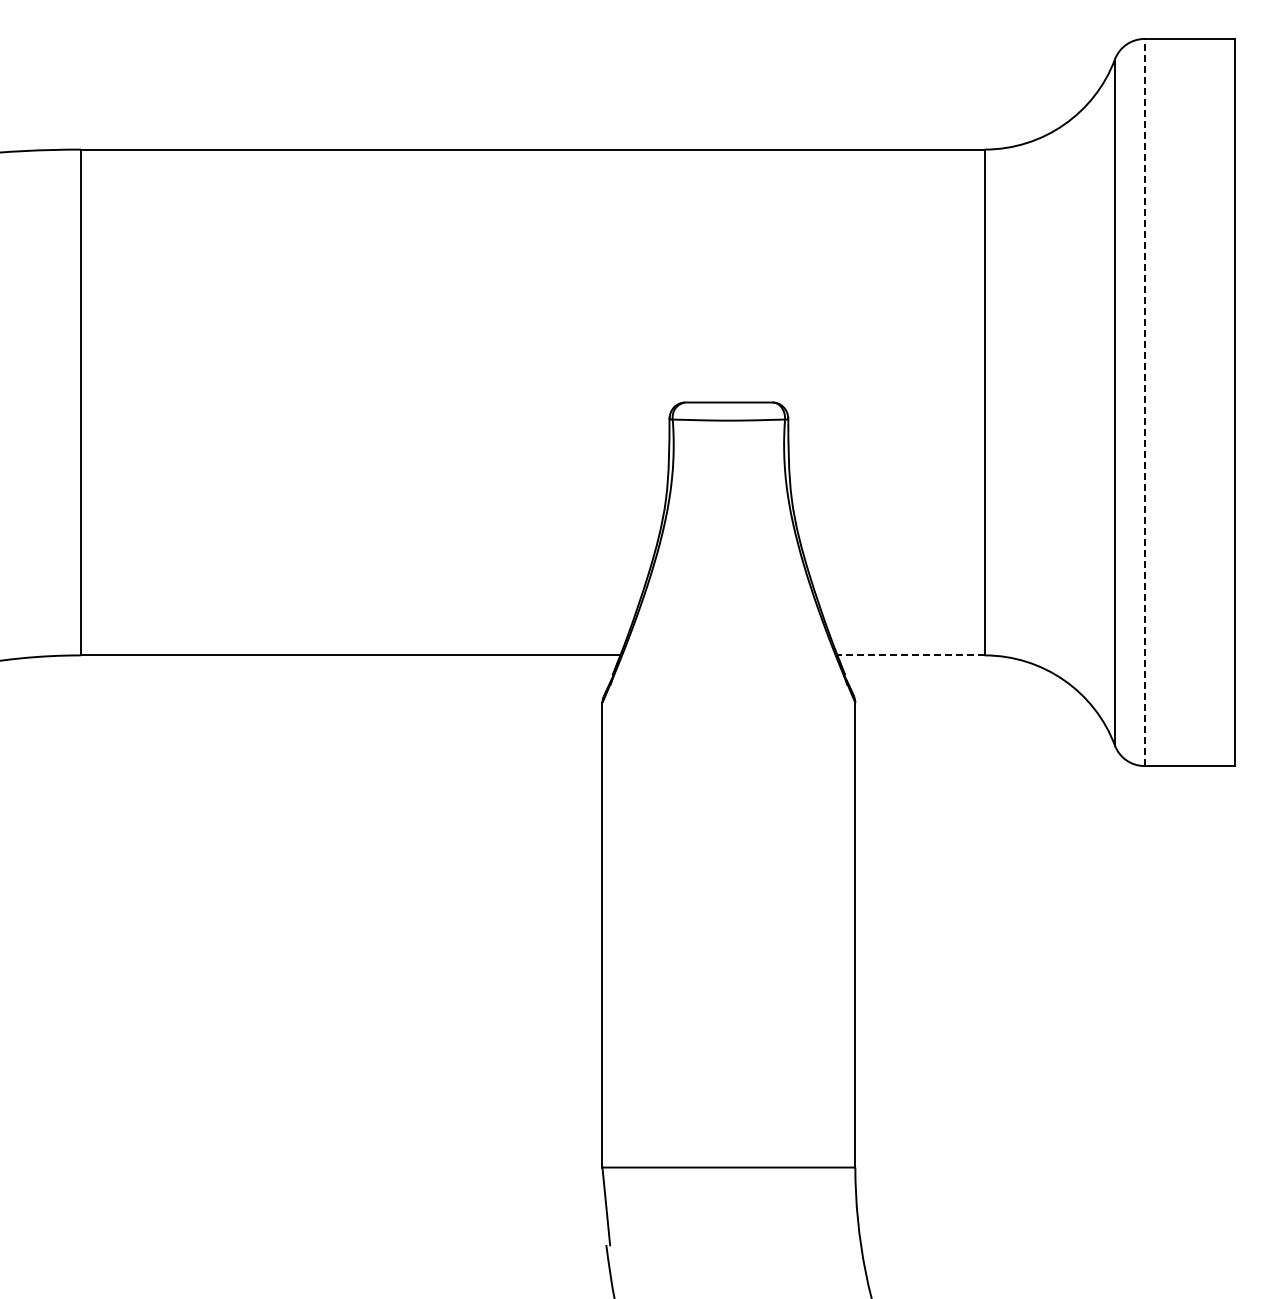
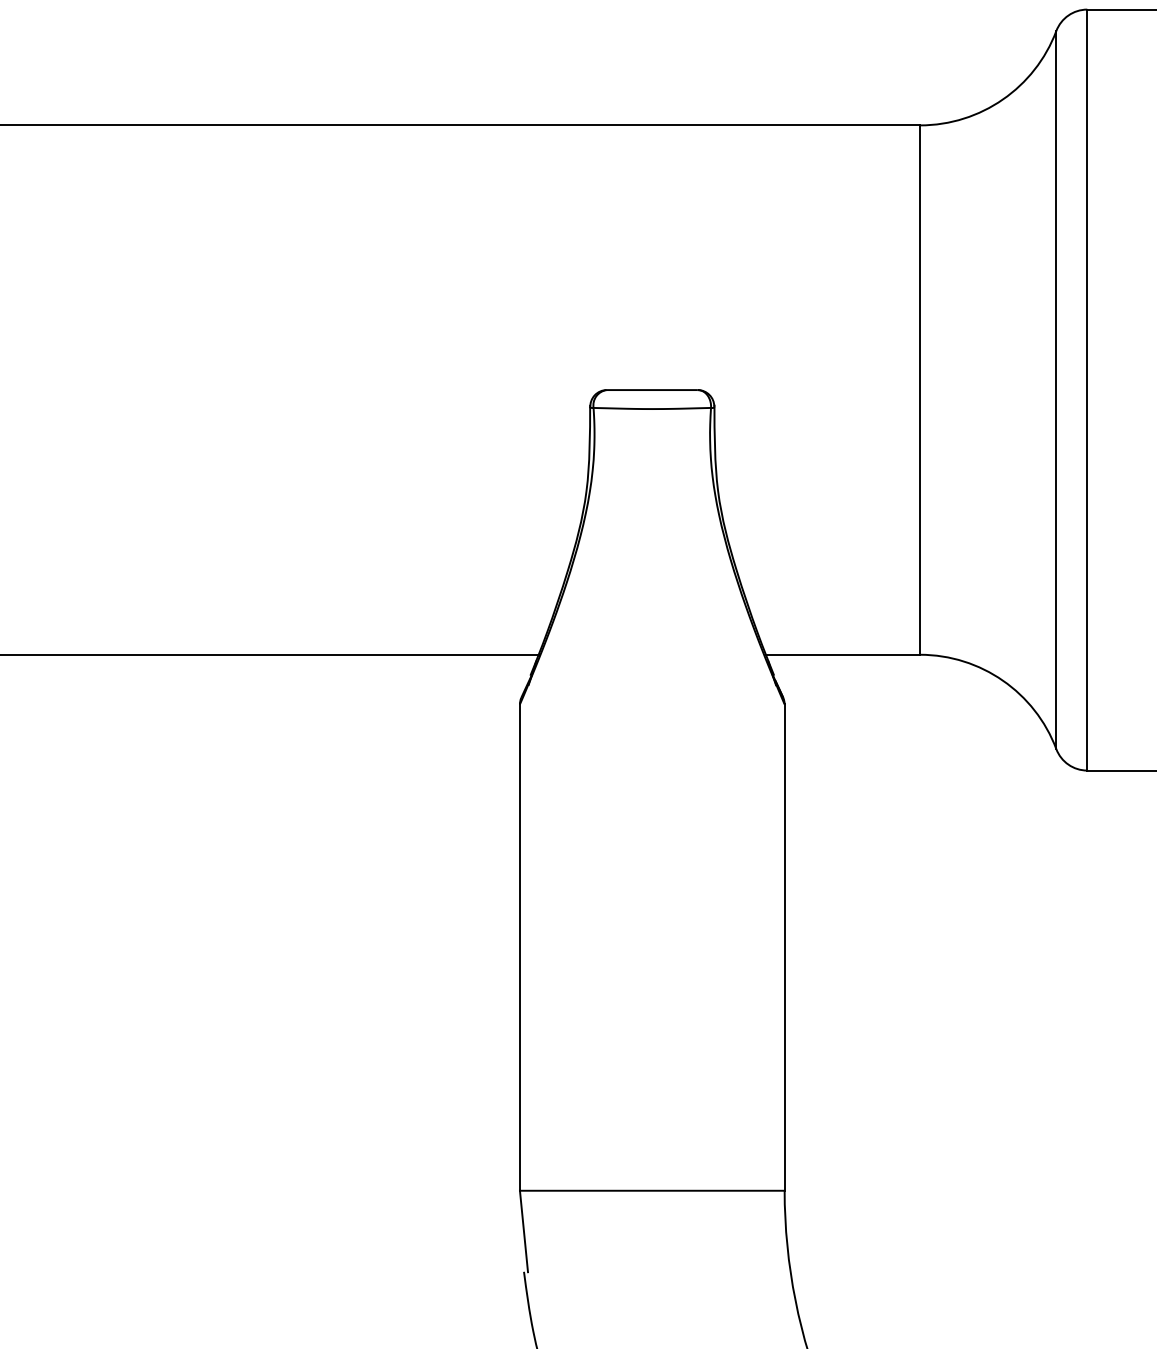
line: (1144, 402) -> (1087, 390), dashed -> solid
line: (911, 655) -> (843, 654), dashed -> solid

